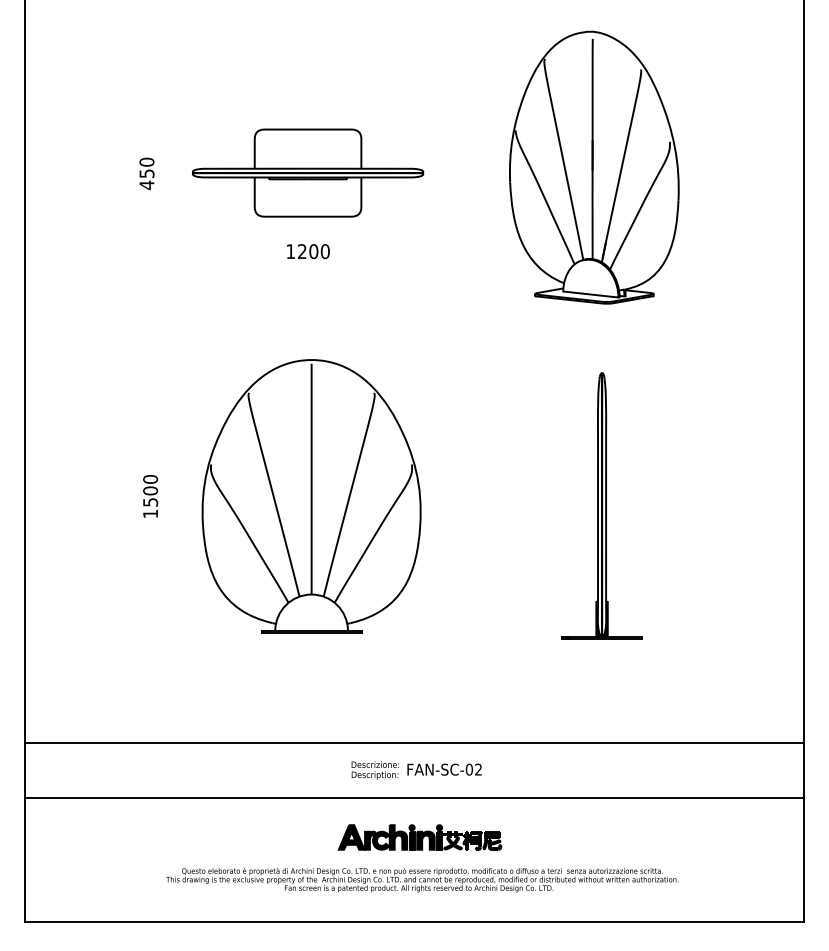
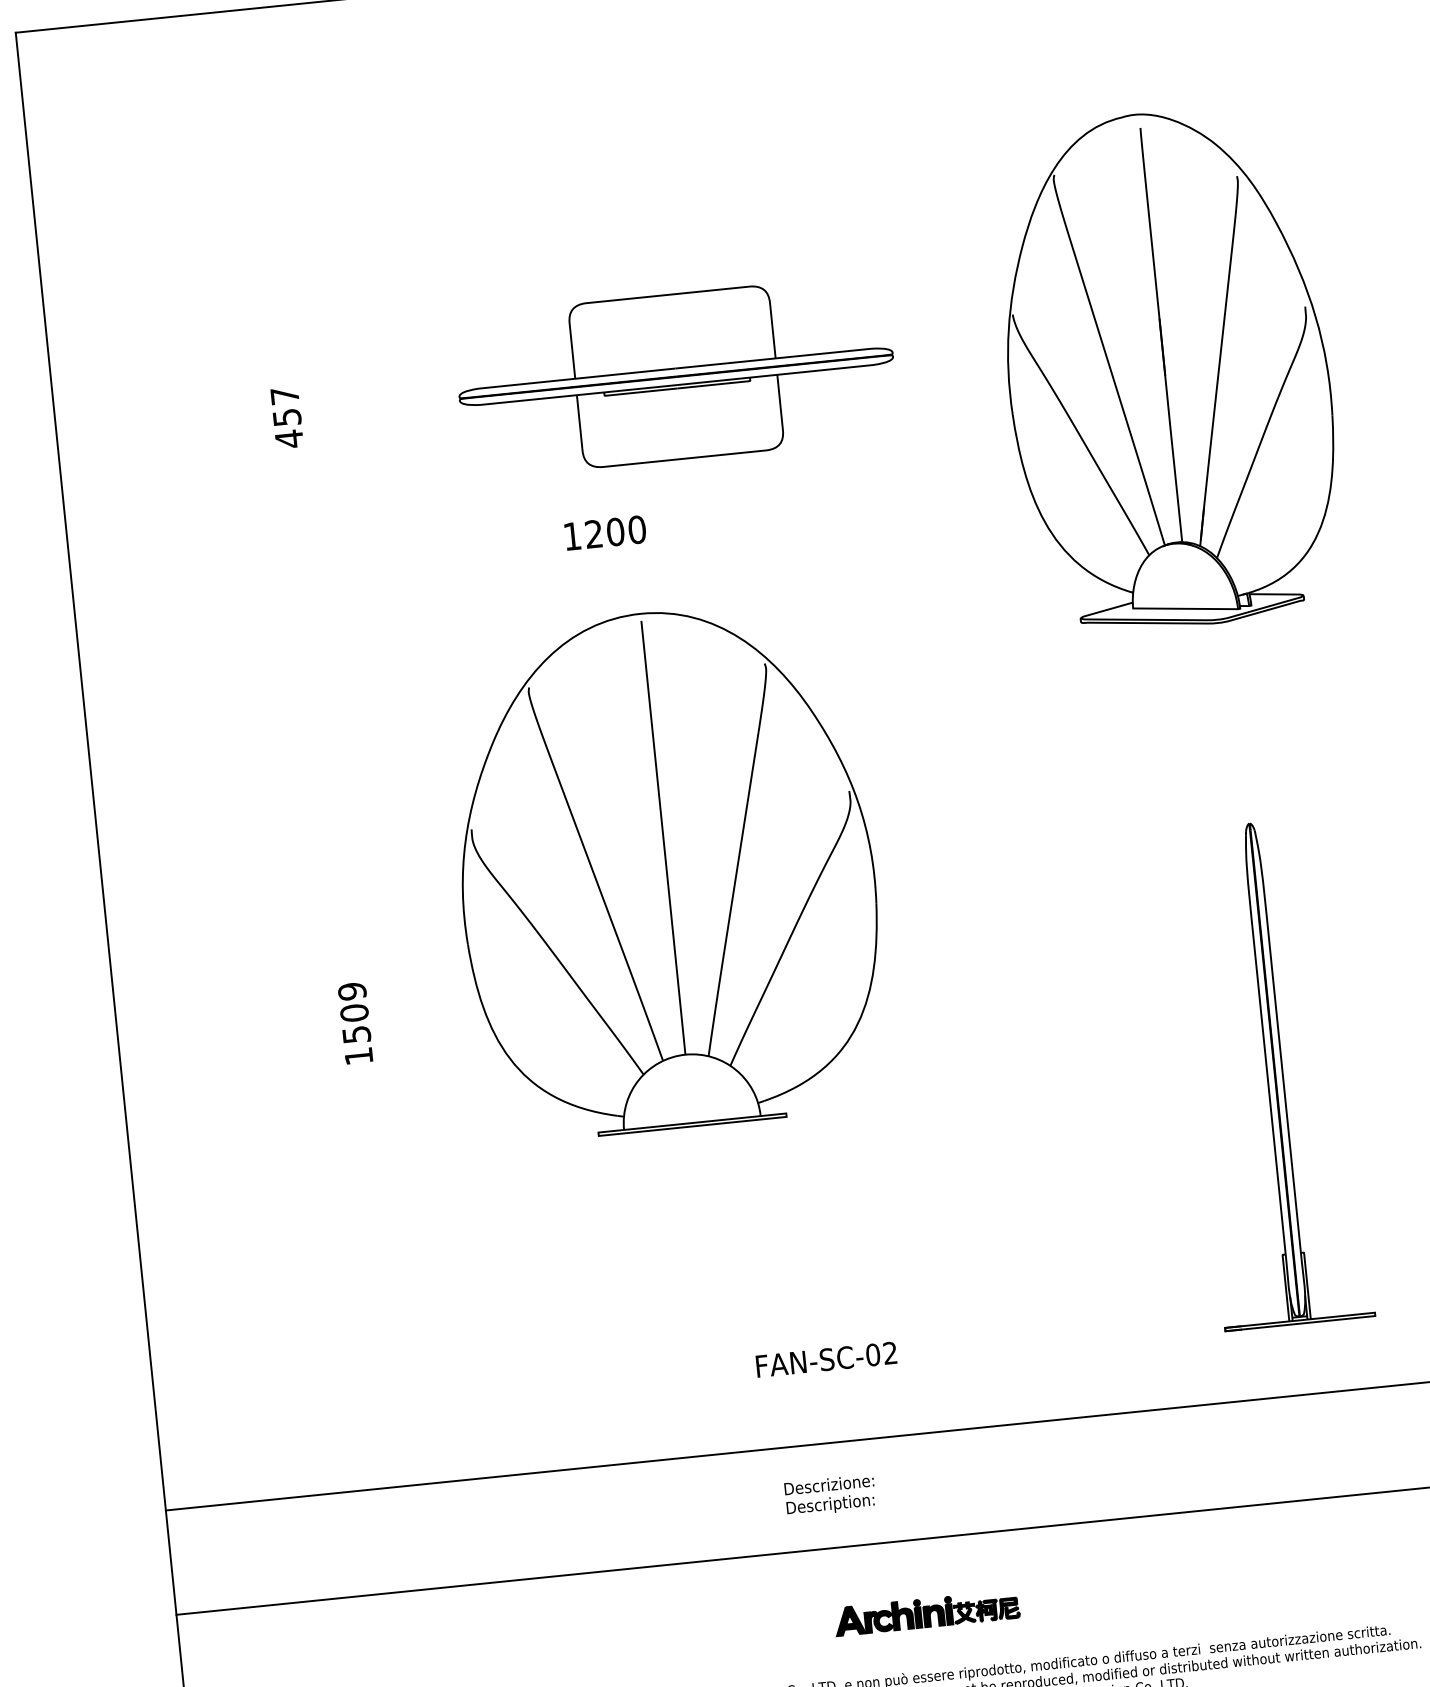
text: (146, 161) -> (283, 394), 450 -> 457
part: (594, 167) -> (1168, 369), moved
part: (307, 172) -> (675, 375), moved
text: (150, 479) -> (352, 991), 1500 -> 1509
part: (311, 496) -> (666, 870), moved
part: (601, 505) -> (1273, 1072), moved
text: (444, 769) -> (826, 1359), moved
part: (419, 837) -> (926, 1613), size x0.6

